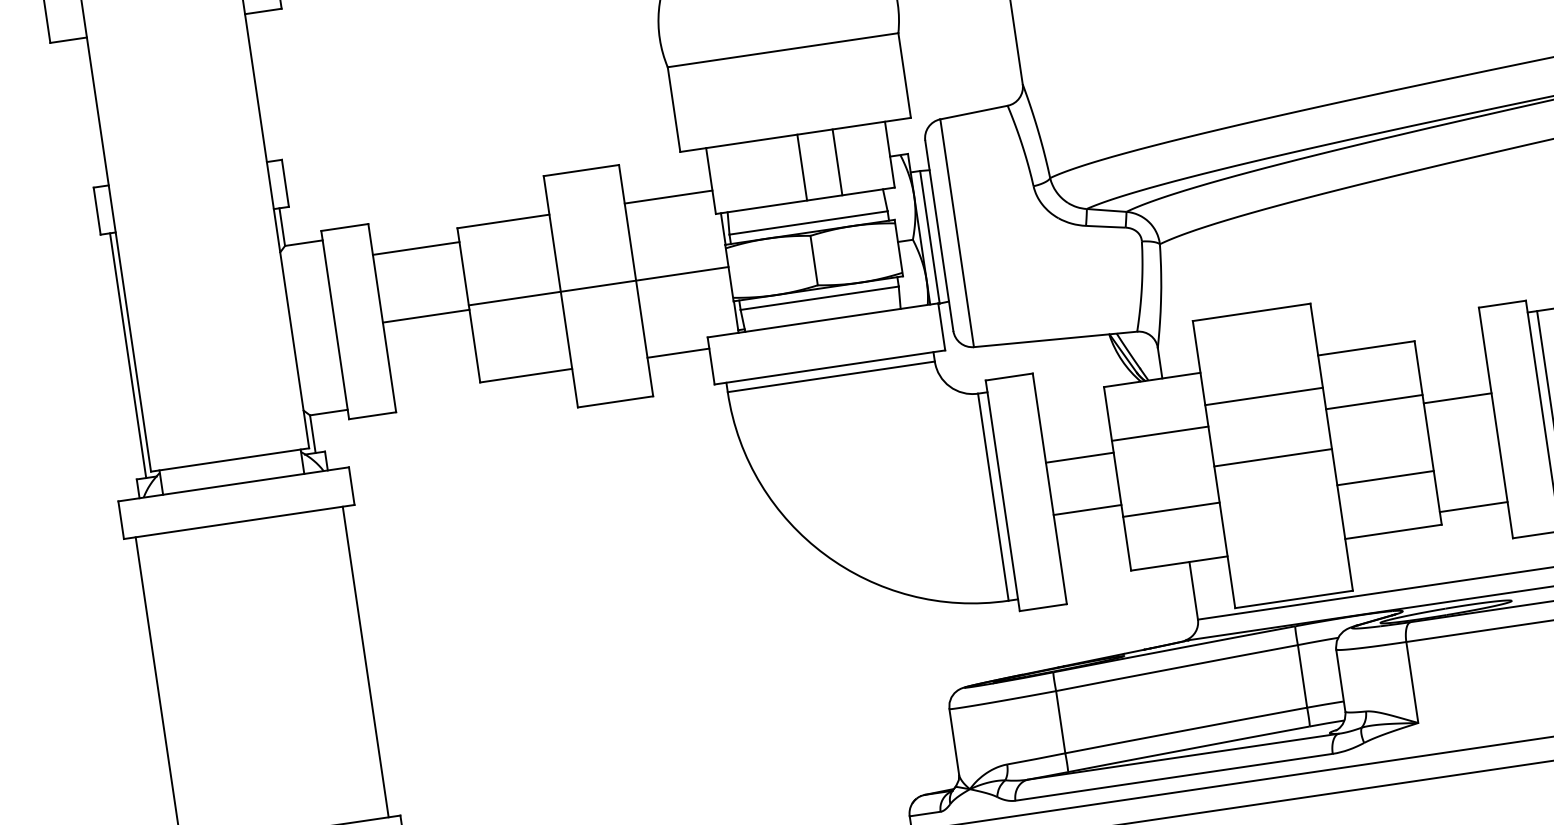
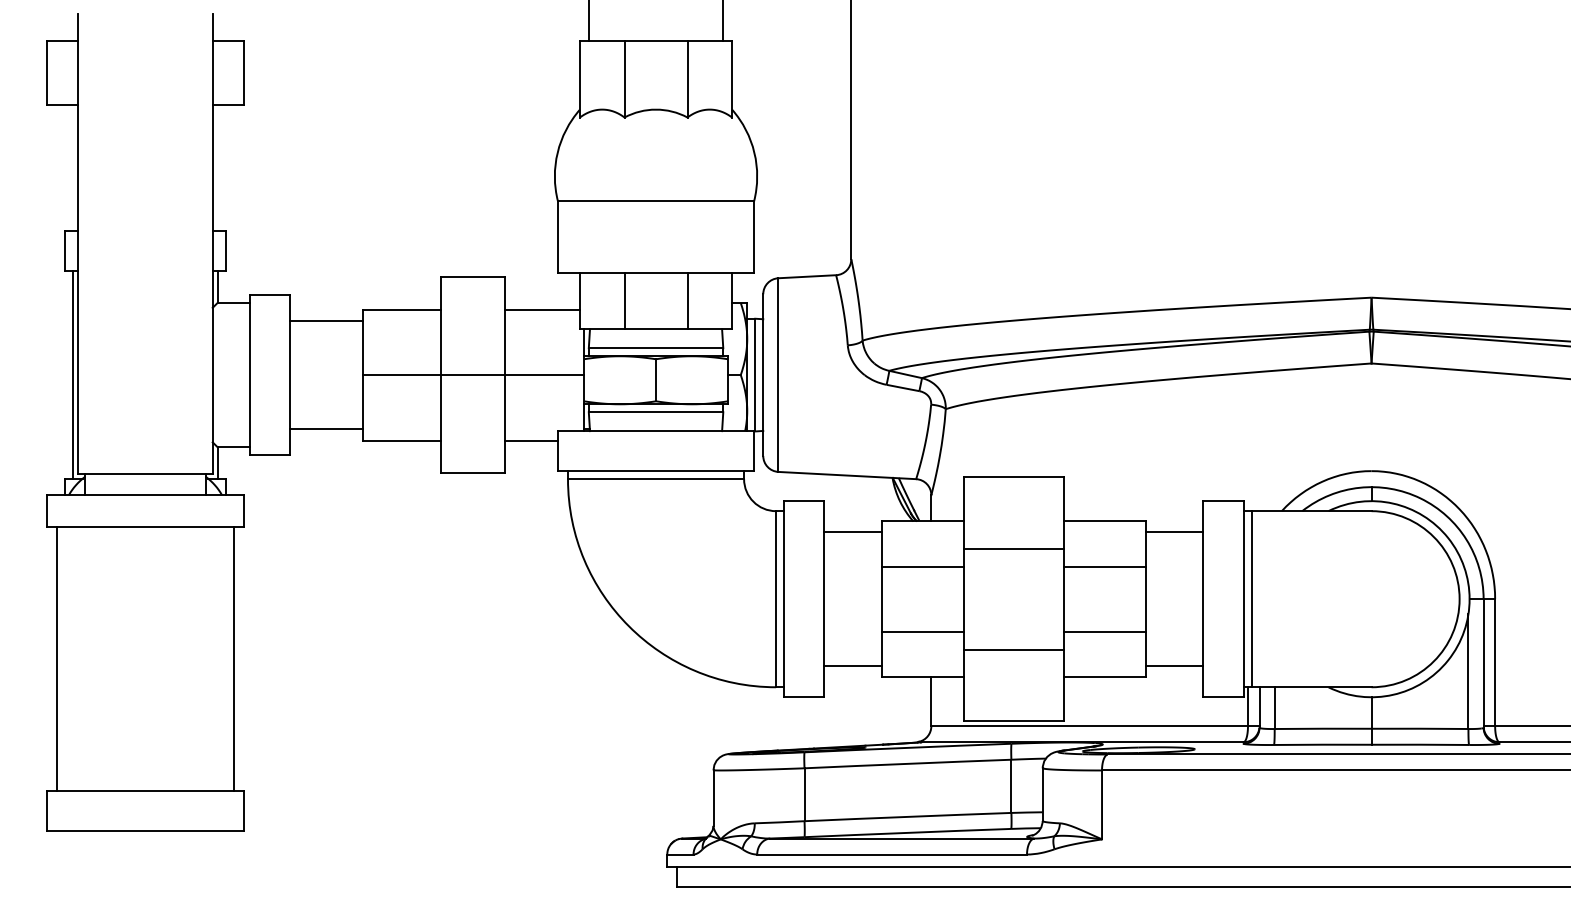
line: (802, 167) -> (624, 301), moved
line: (426, 315) -> (326, 428), moved
line: (1457, 397) -> (1174, 531), moved
line: (1079, 457) -> (852, 531), moved
line: (1272, 457) -> (1013, 649), moved
line: (1087, 510) -> (852, 666), moved

